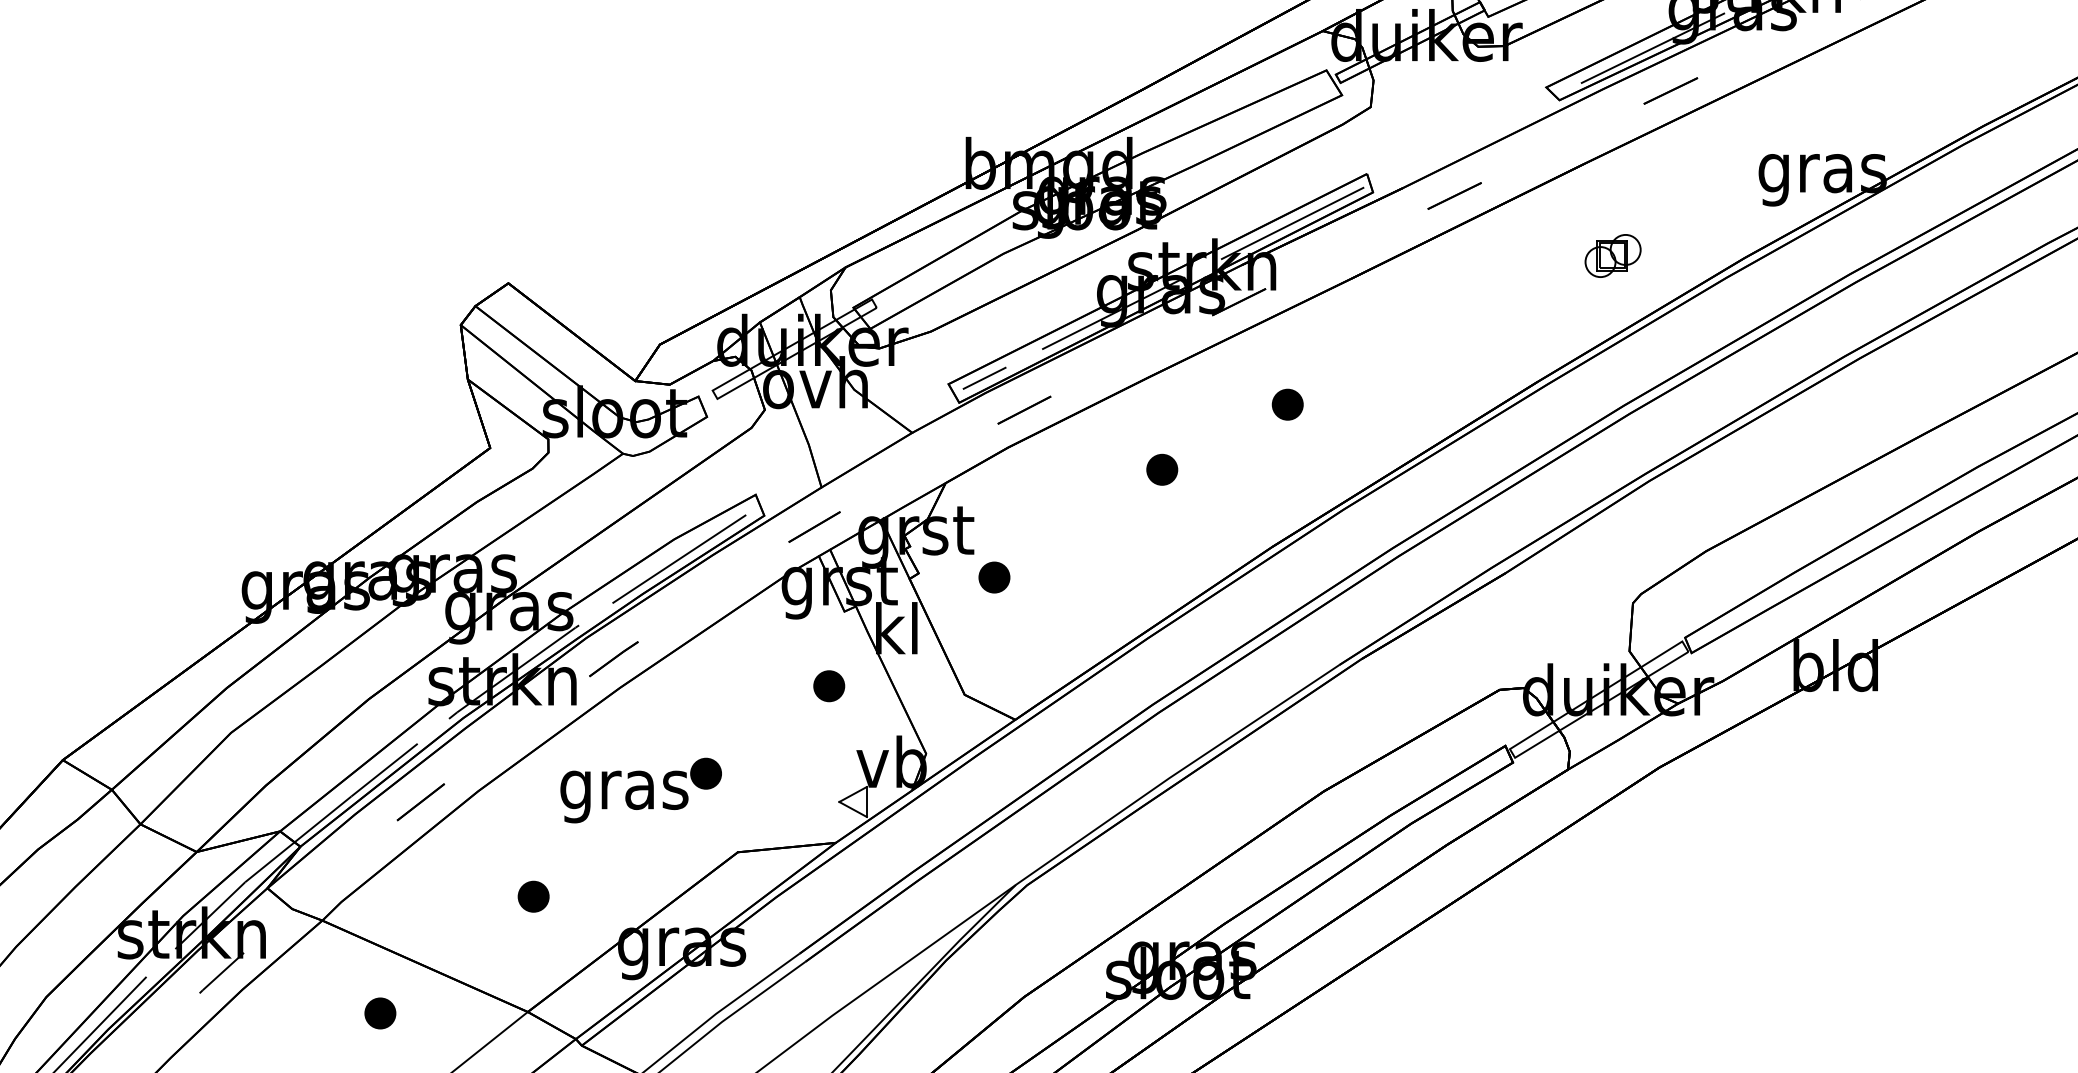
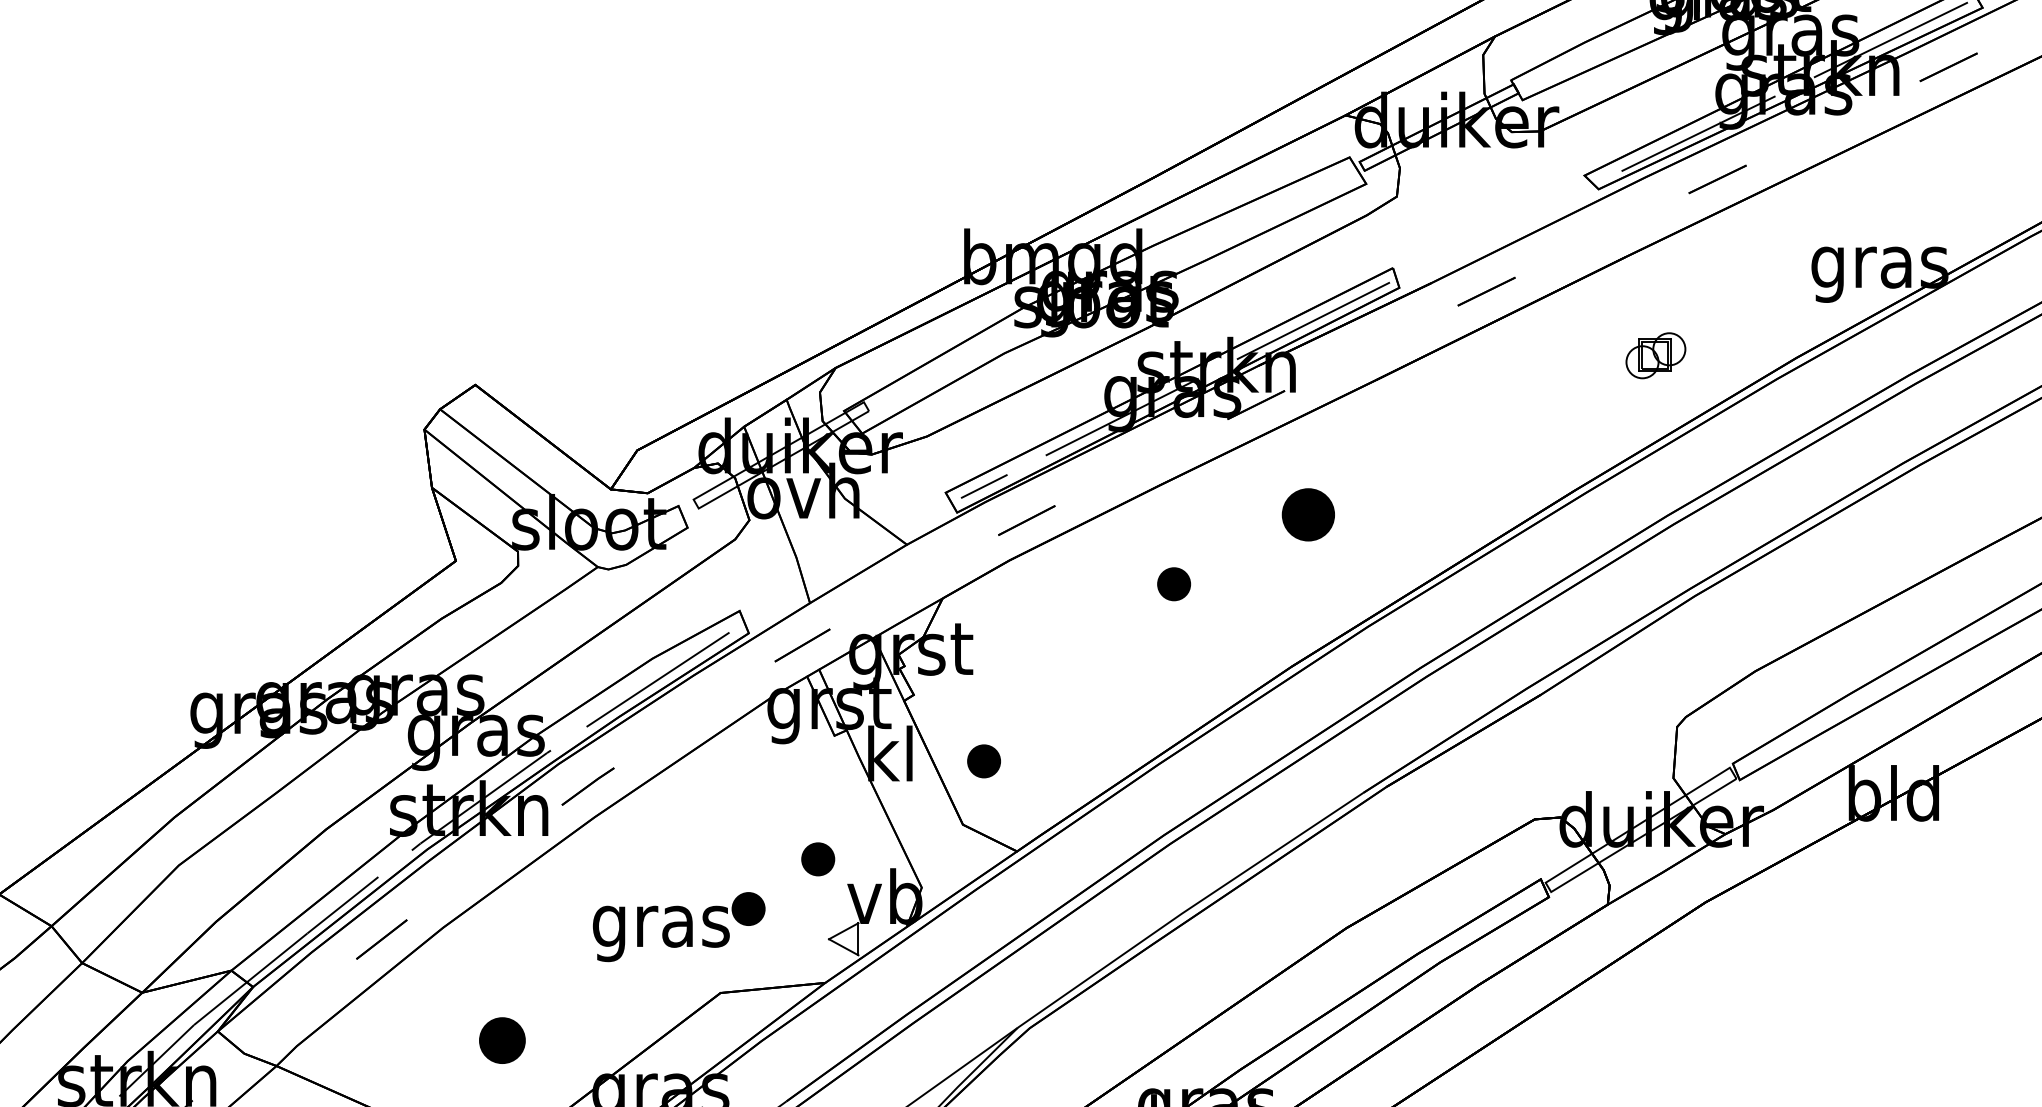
part: (1287, 404) -> (1307, 514), size x1.6
part: (994, 577) -> (984, 761), moved
part: (829, 686) -> (818, 859), moved
part: (640, 790) -> (678, 926), moved
part: (533, 896) -> (502, 1040), size x1.4

